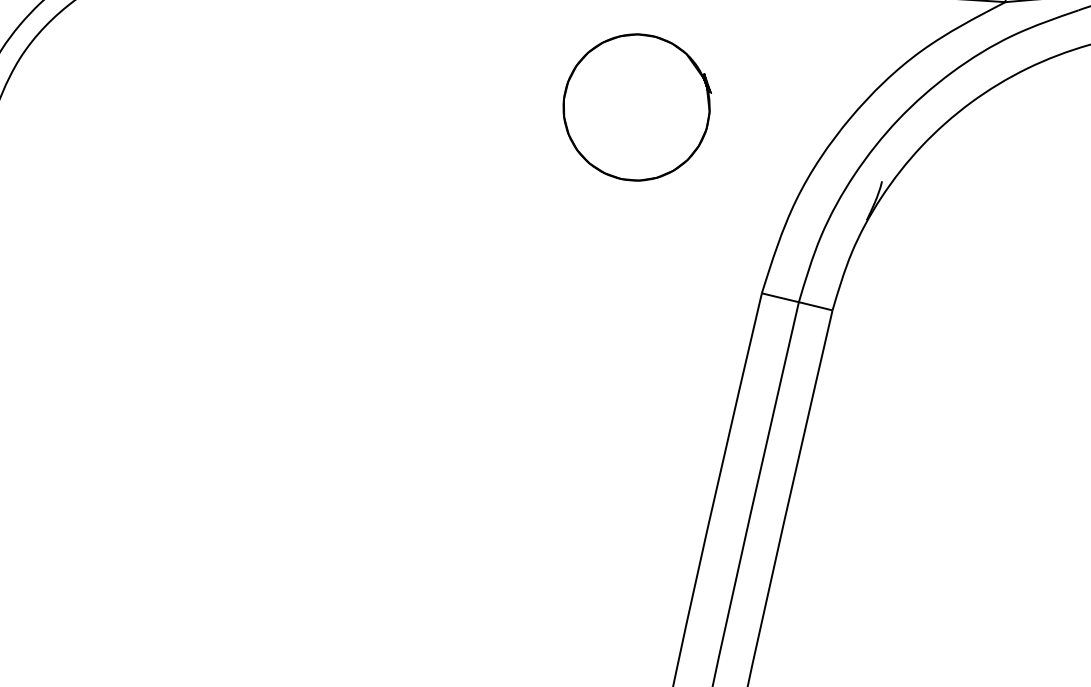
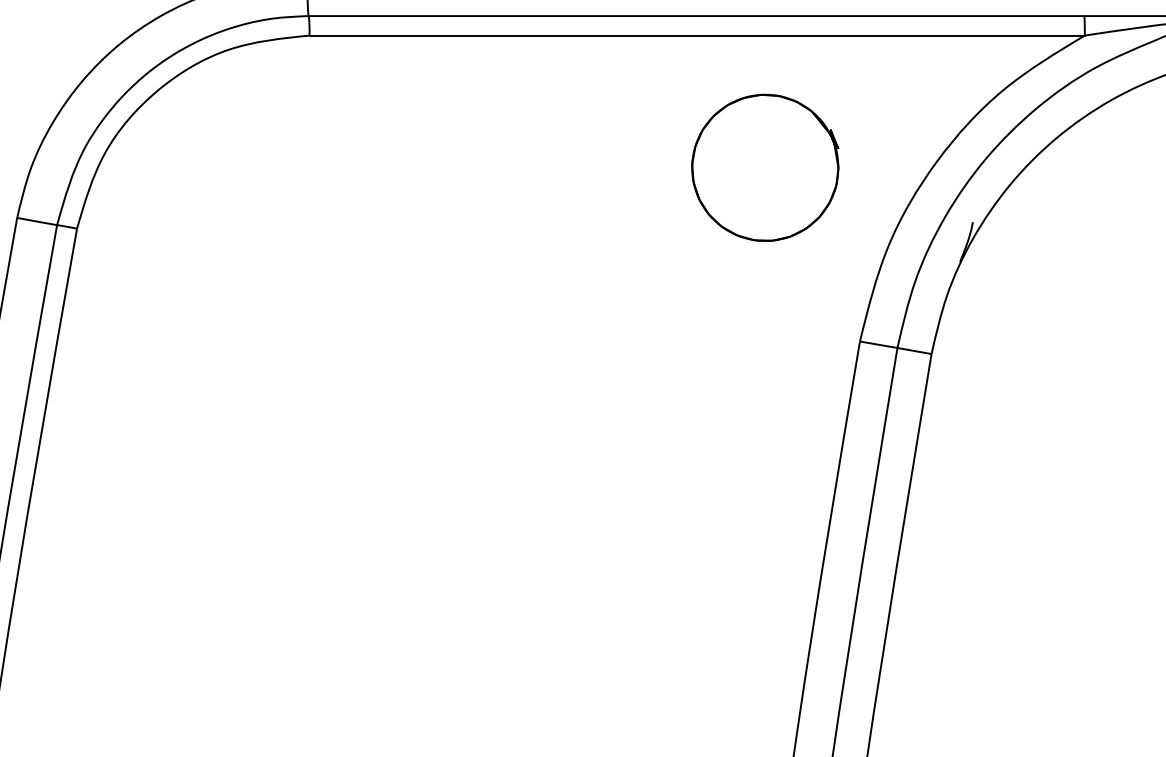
part: (636, 107) -> (765, 167), moved

